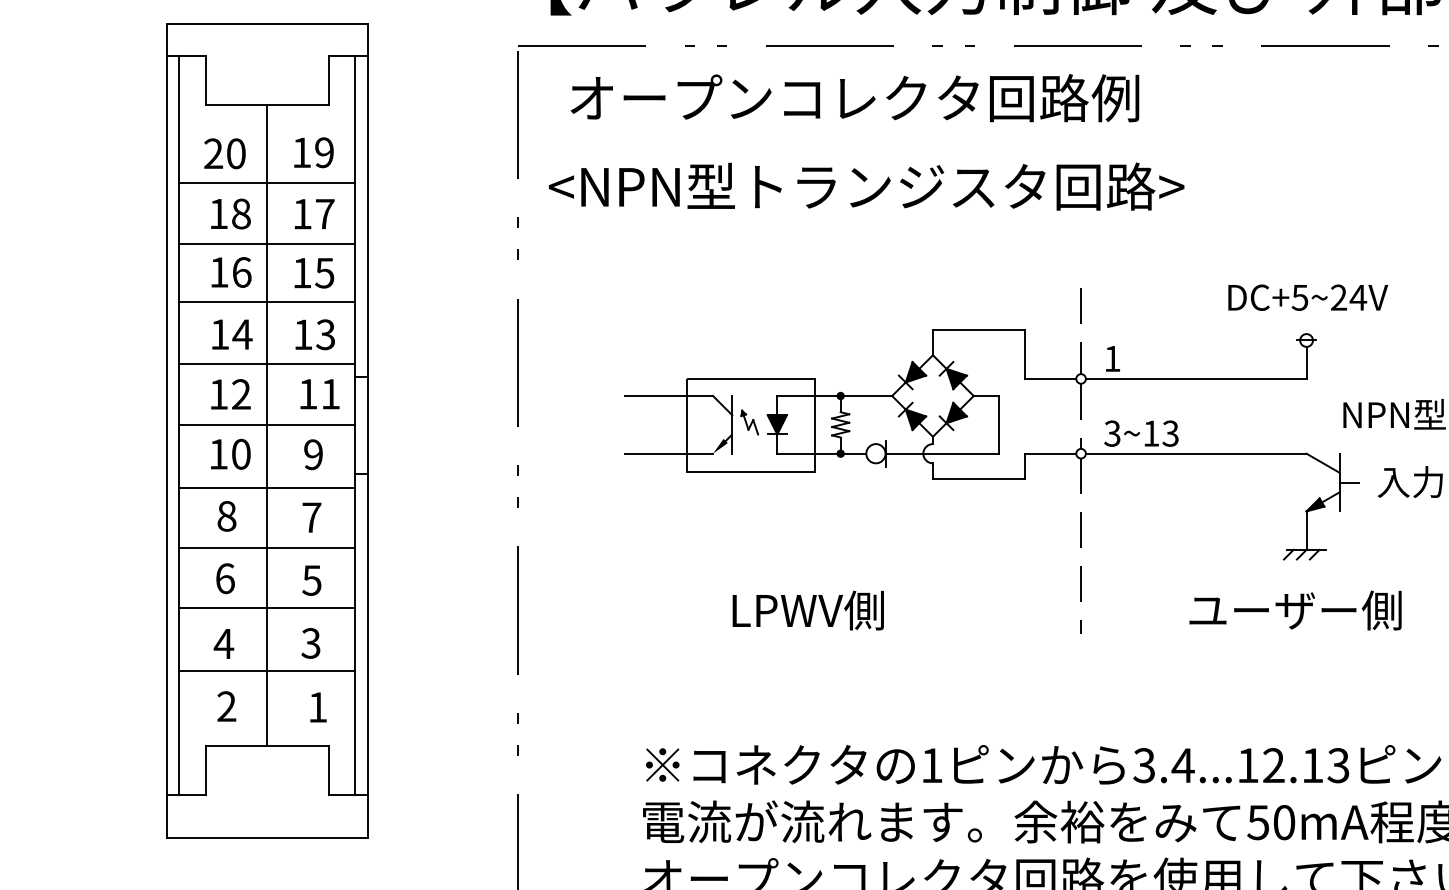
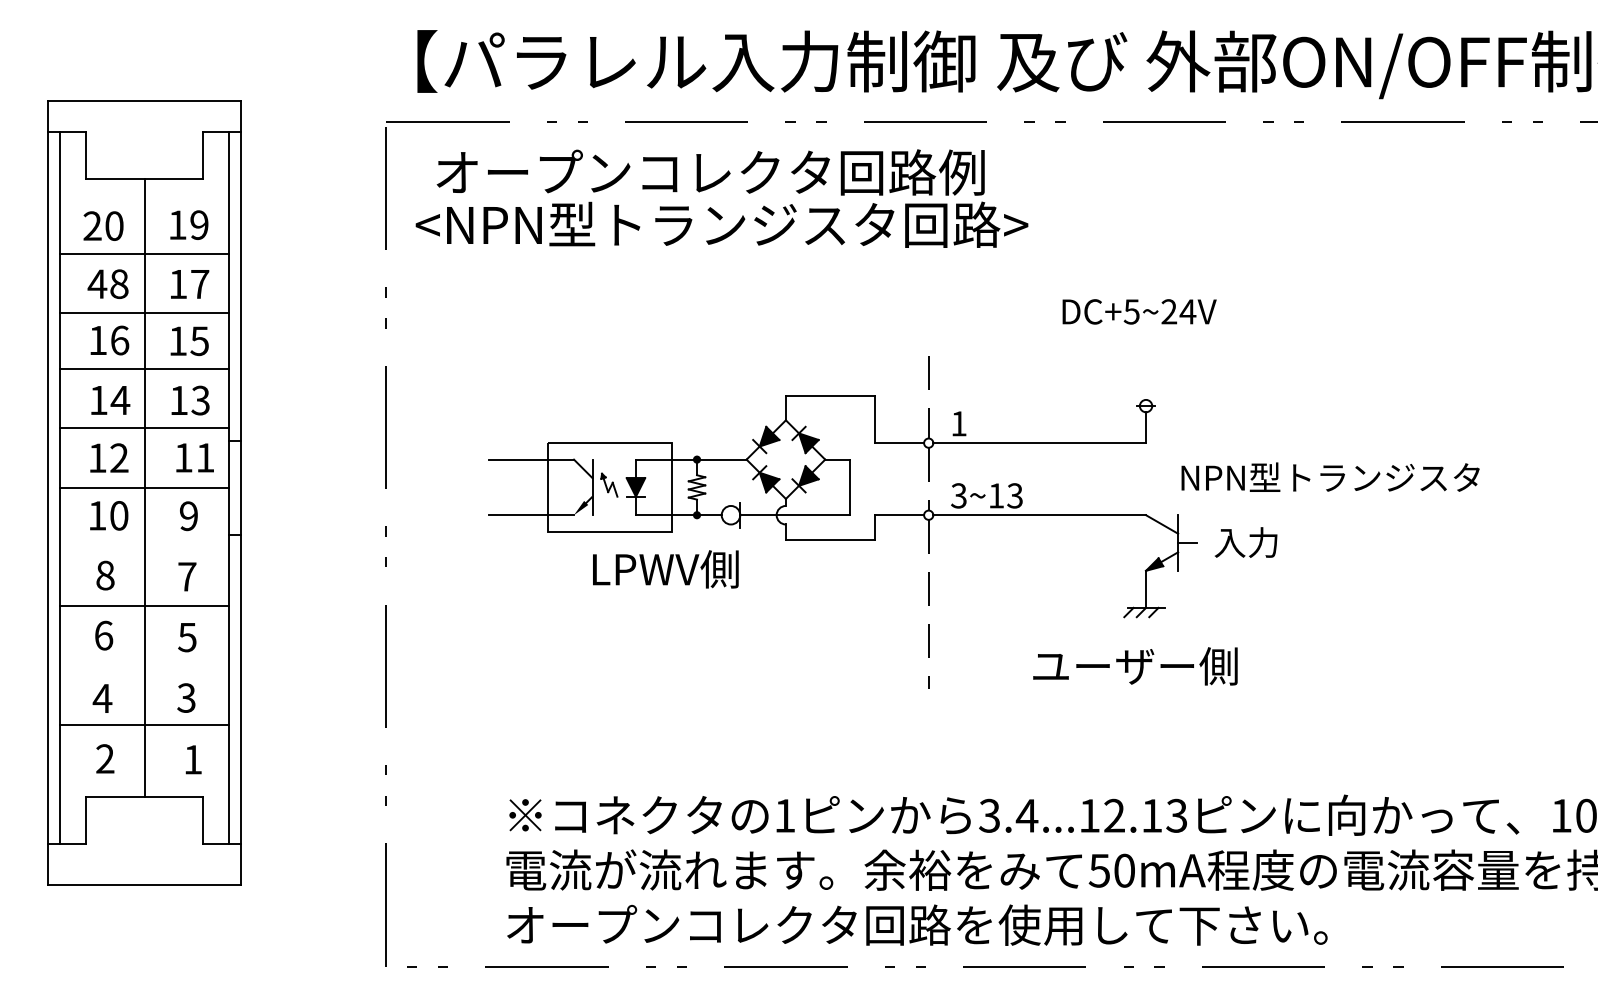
text: (866, 186) -> (721, 224), moved
text: (218, 213) -> (97, 283), 18 -> 48
text: (1308, 297) -> (1139, 311), moved
line: (267, 488) -> (144, 548), removed
line: (267, 608) -> (144, 664), removed
text: (807, 610) -> (665, 569), moved

